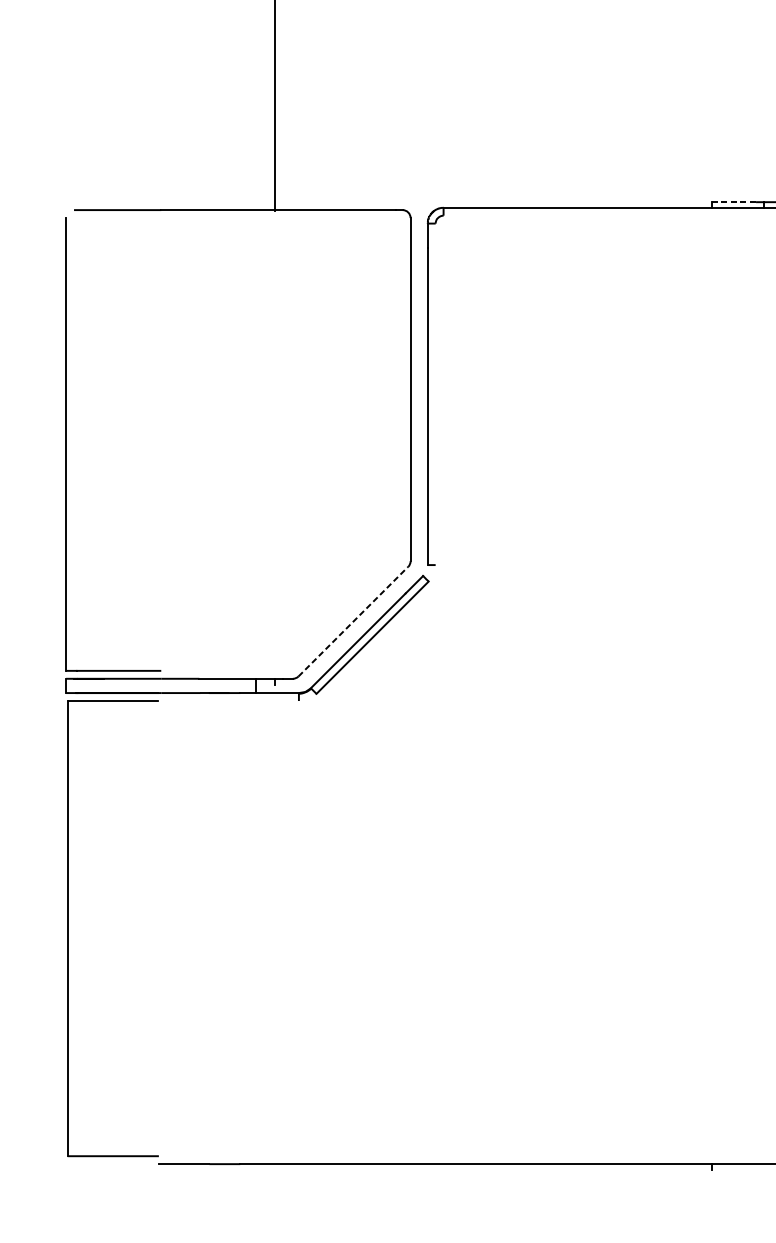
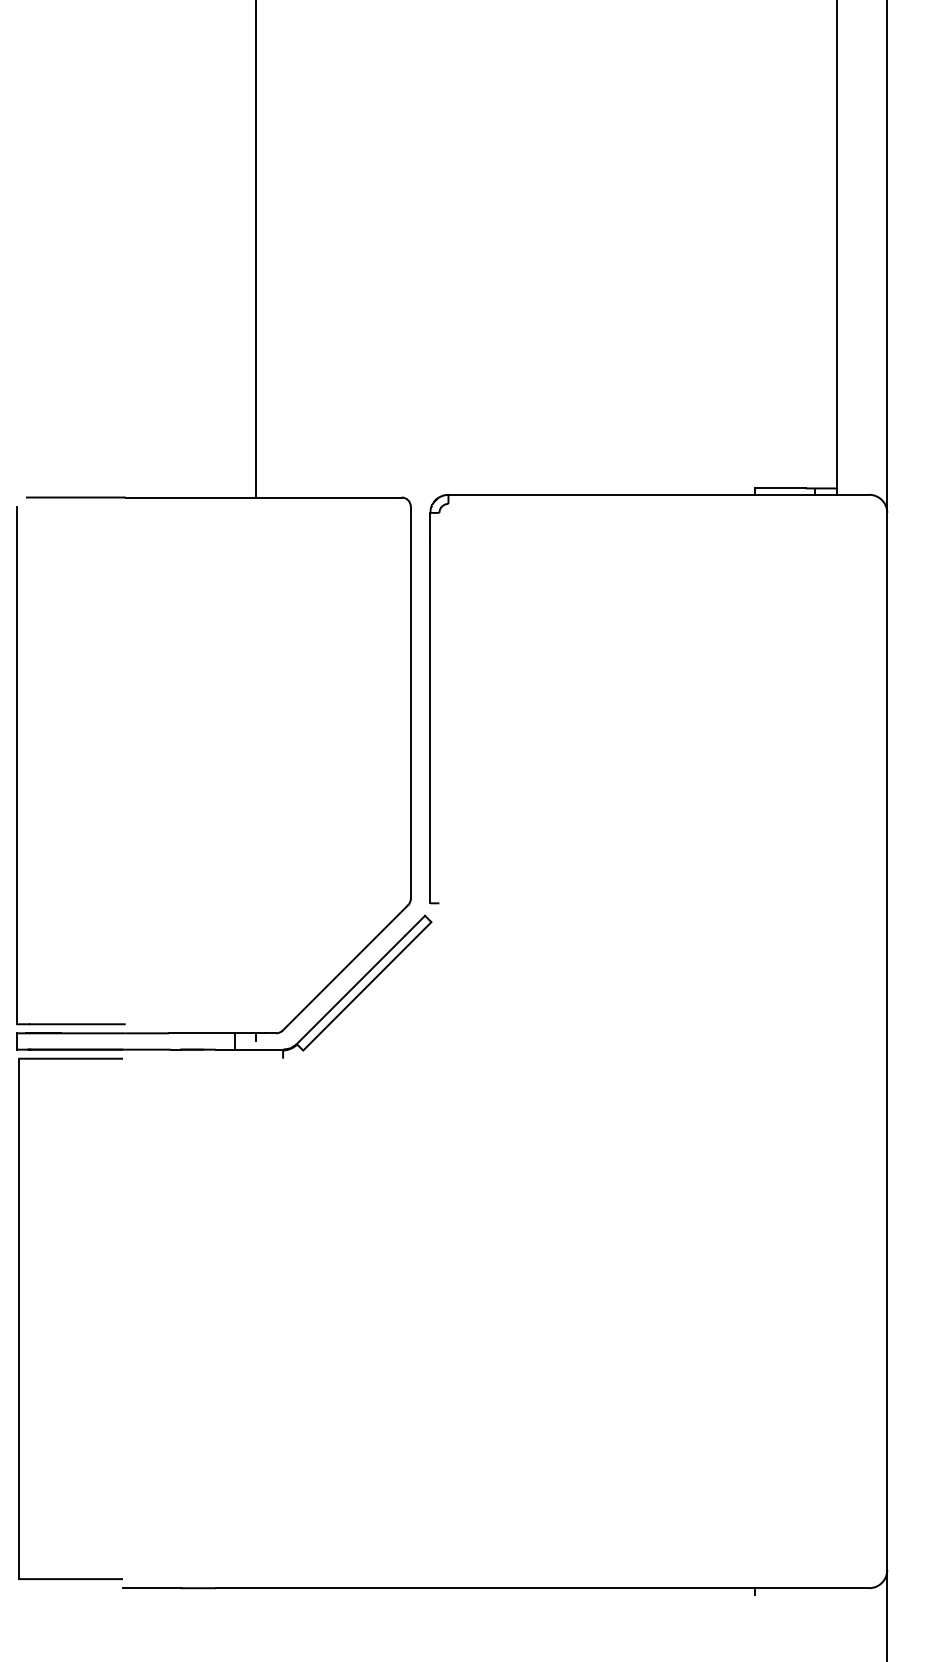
line: (733, 202) -> (779, 488), dashed -> solid
line: (353, 622) -> (345, 968), dashed -> solid

